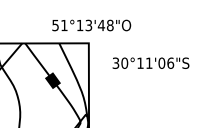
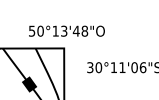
text: (64, 25) -> (40, 31), 51°13'48"O -> 50°13'48"O

